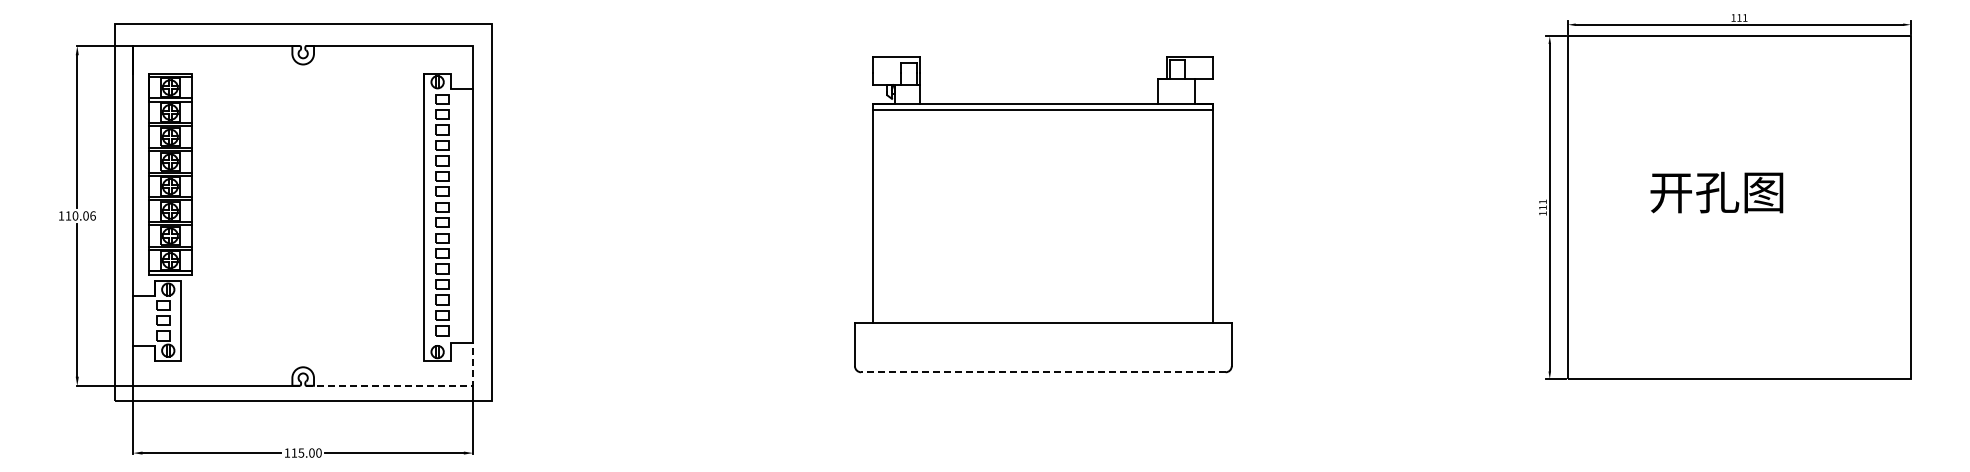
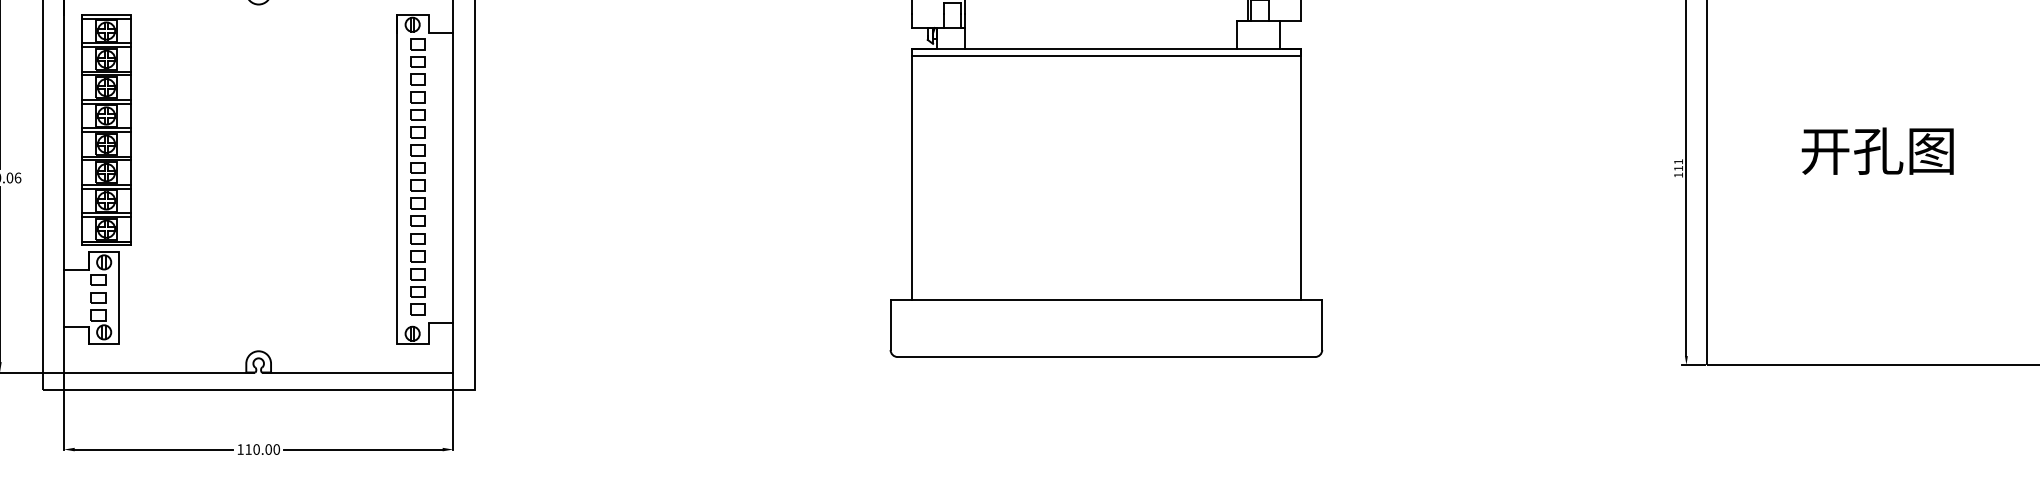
line: (1042, 372) -> (1105, 357), dashed -> solid
line: (412, 385) -> (383, 372), dashed -> solid
text: (301, 452) -> (256, 448), 115.00 -> 110.00

